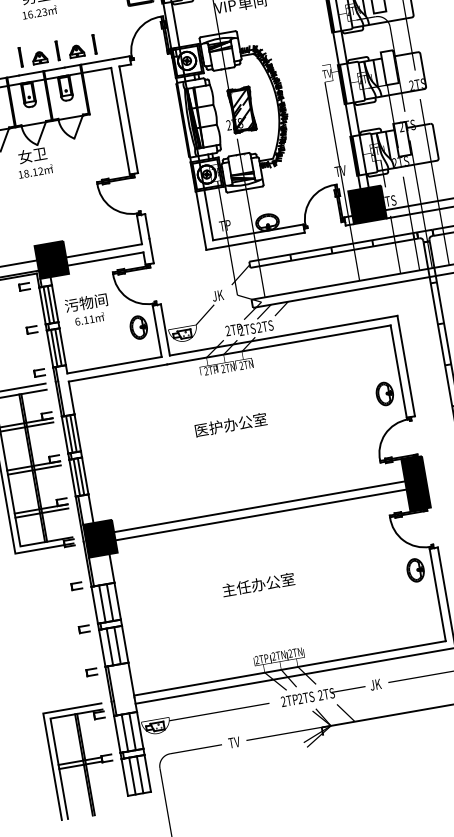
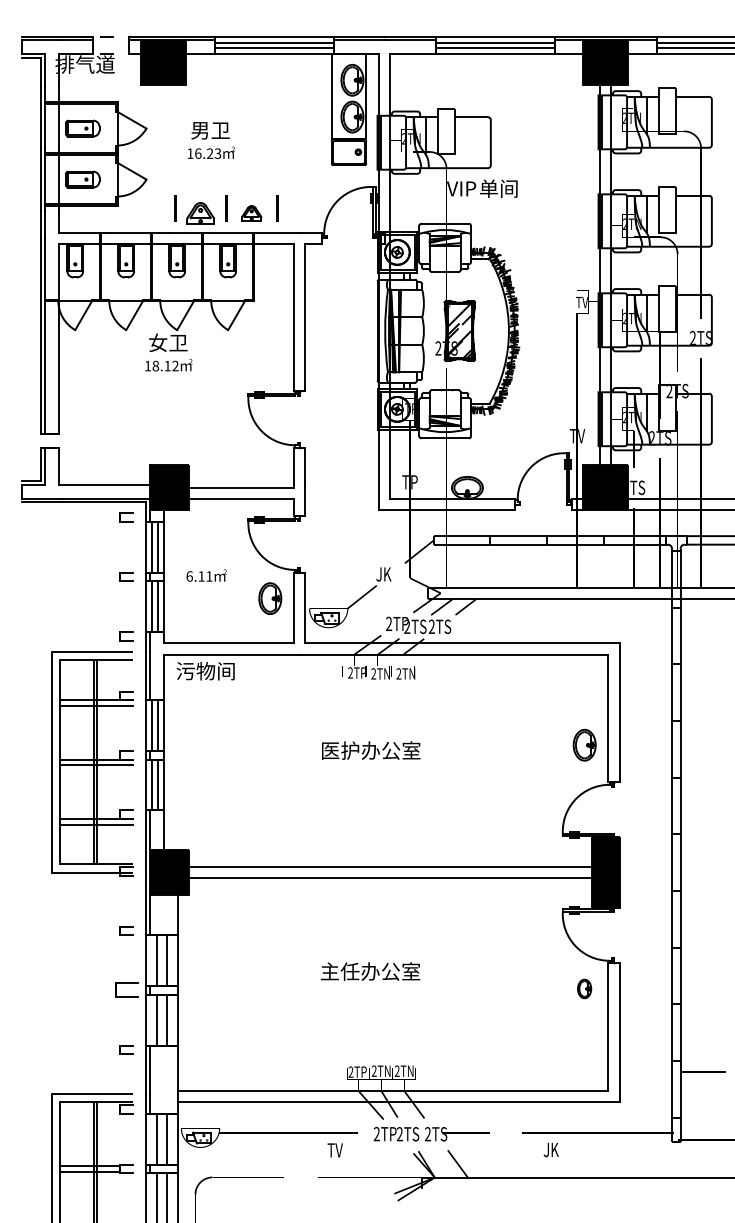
part: (39, 57) -> (200, 213), size x1.4
text: (86, 302) -> (205, 670), moved
part: (415, 570) -> (584, 988), size x0.6
part: (84, 629) -> (126, 990), size x1.6
text: (375, 685) -> (550, 1150), moved
text: (233, 742) -> (334, 1150), moved

